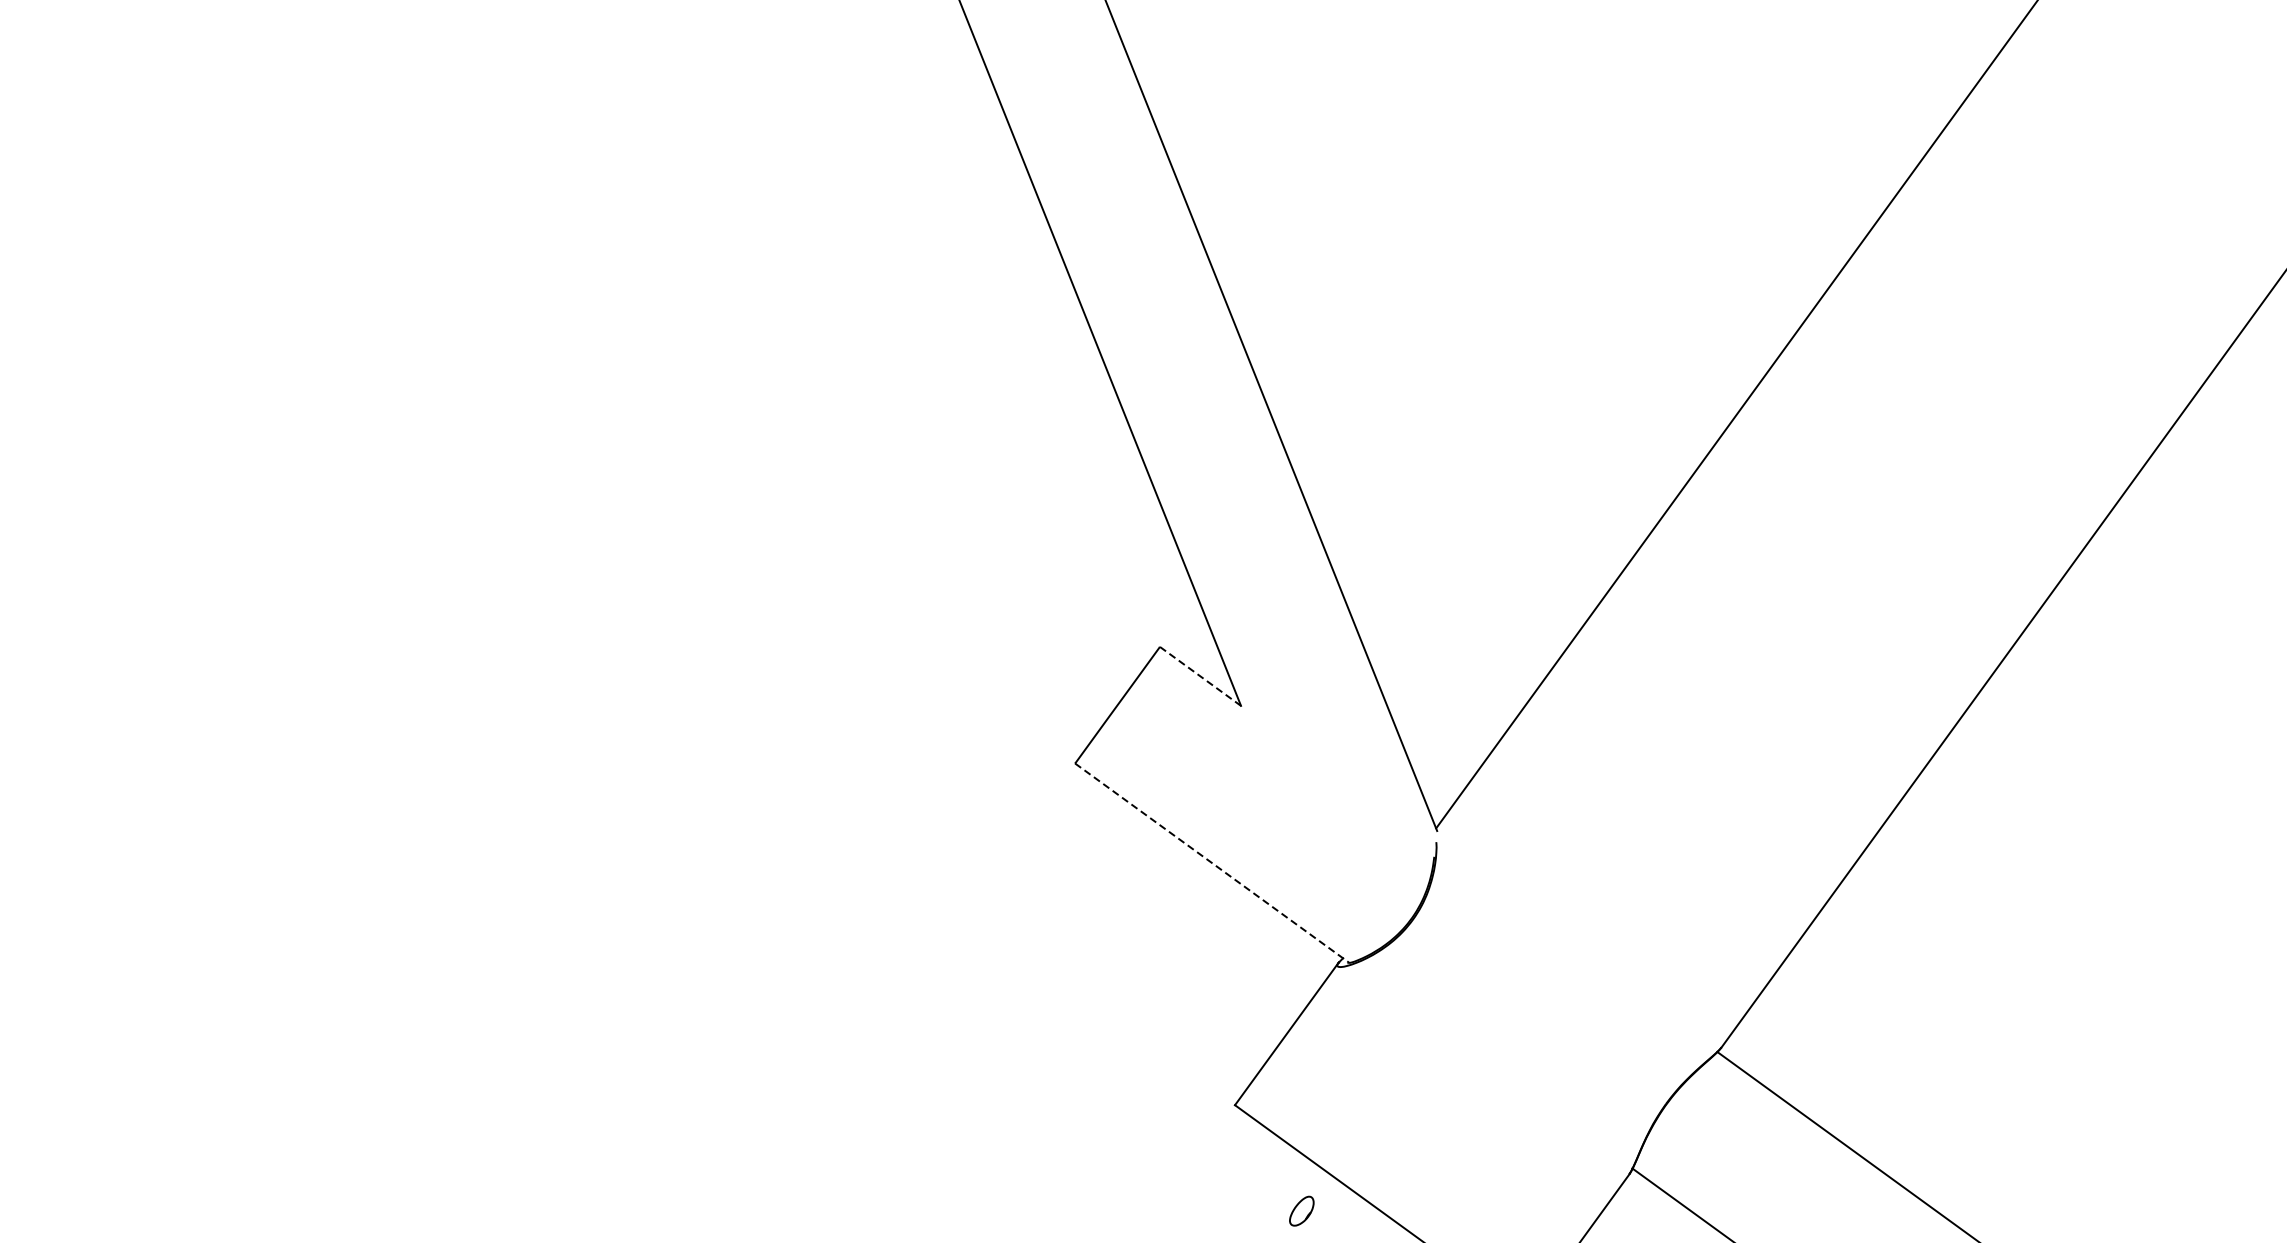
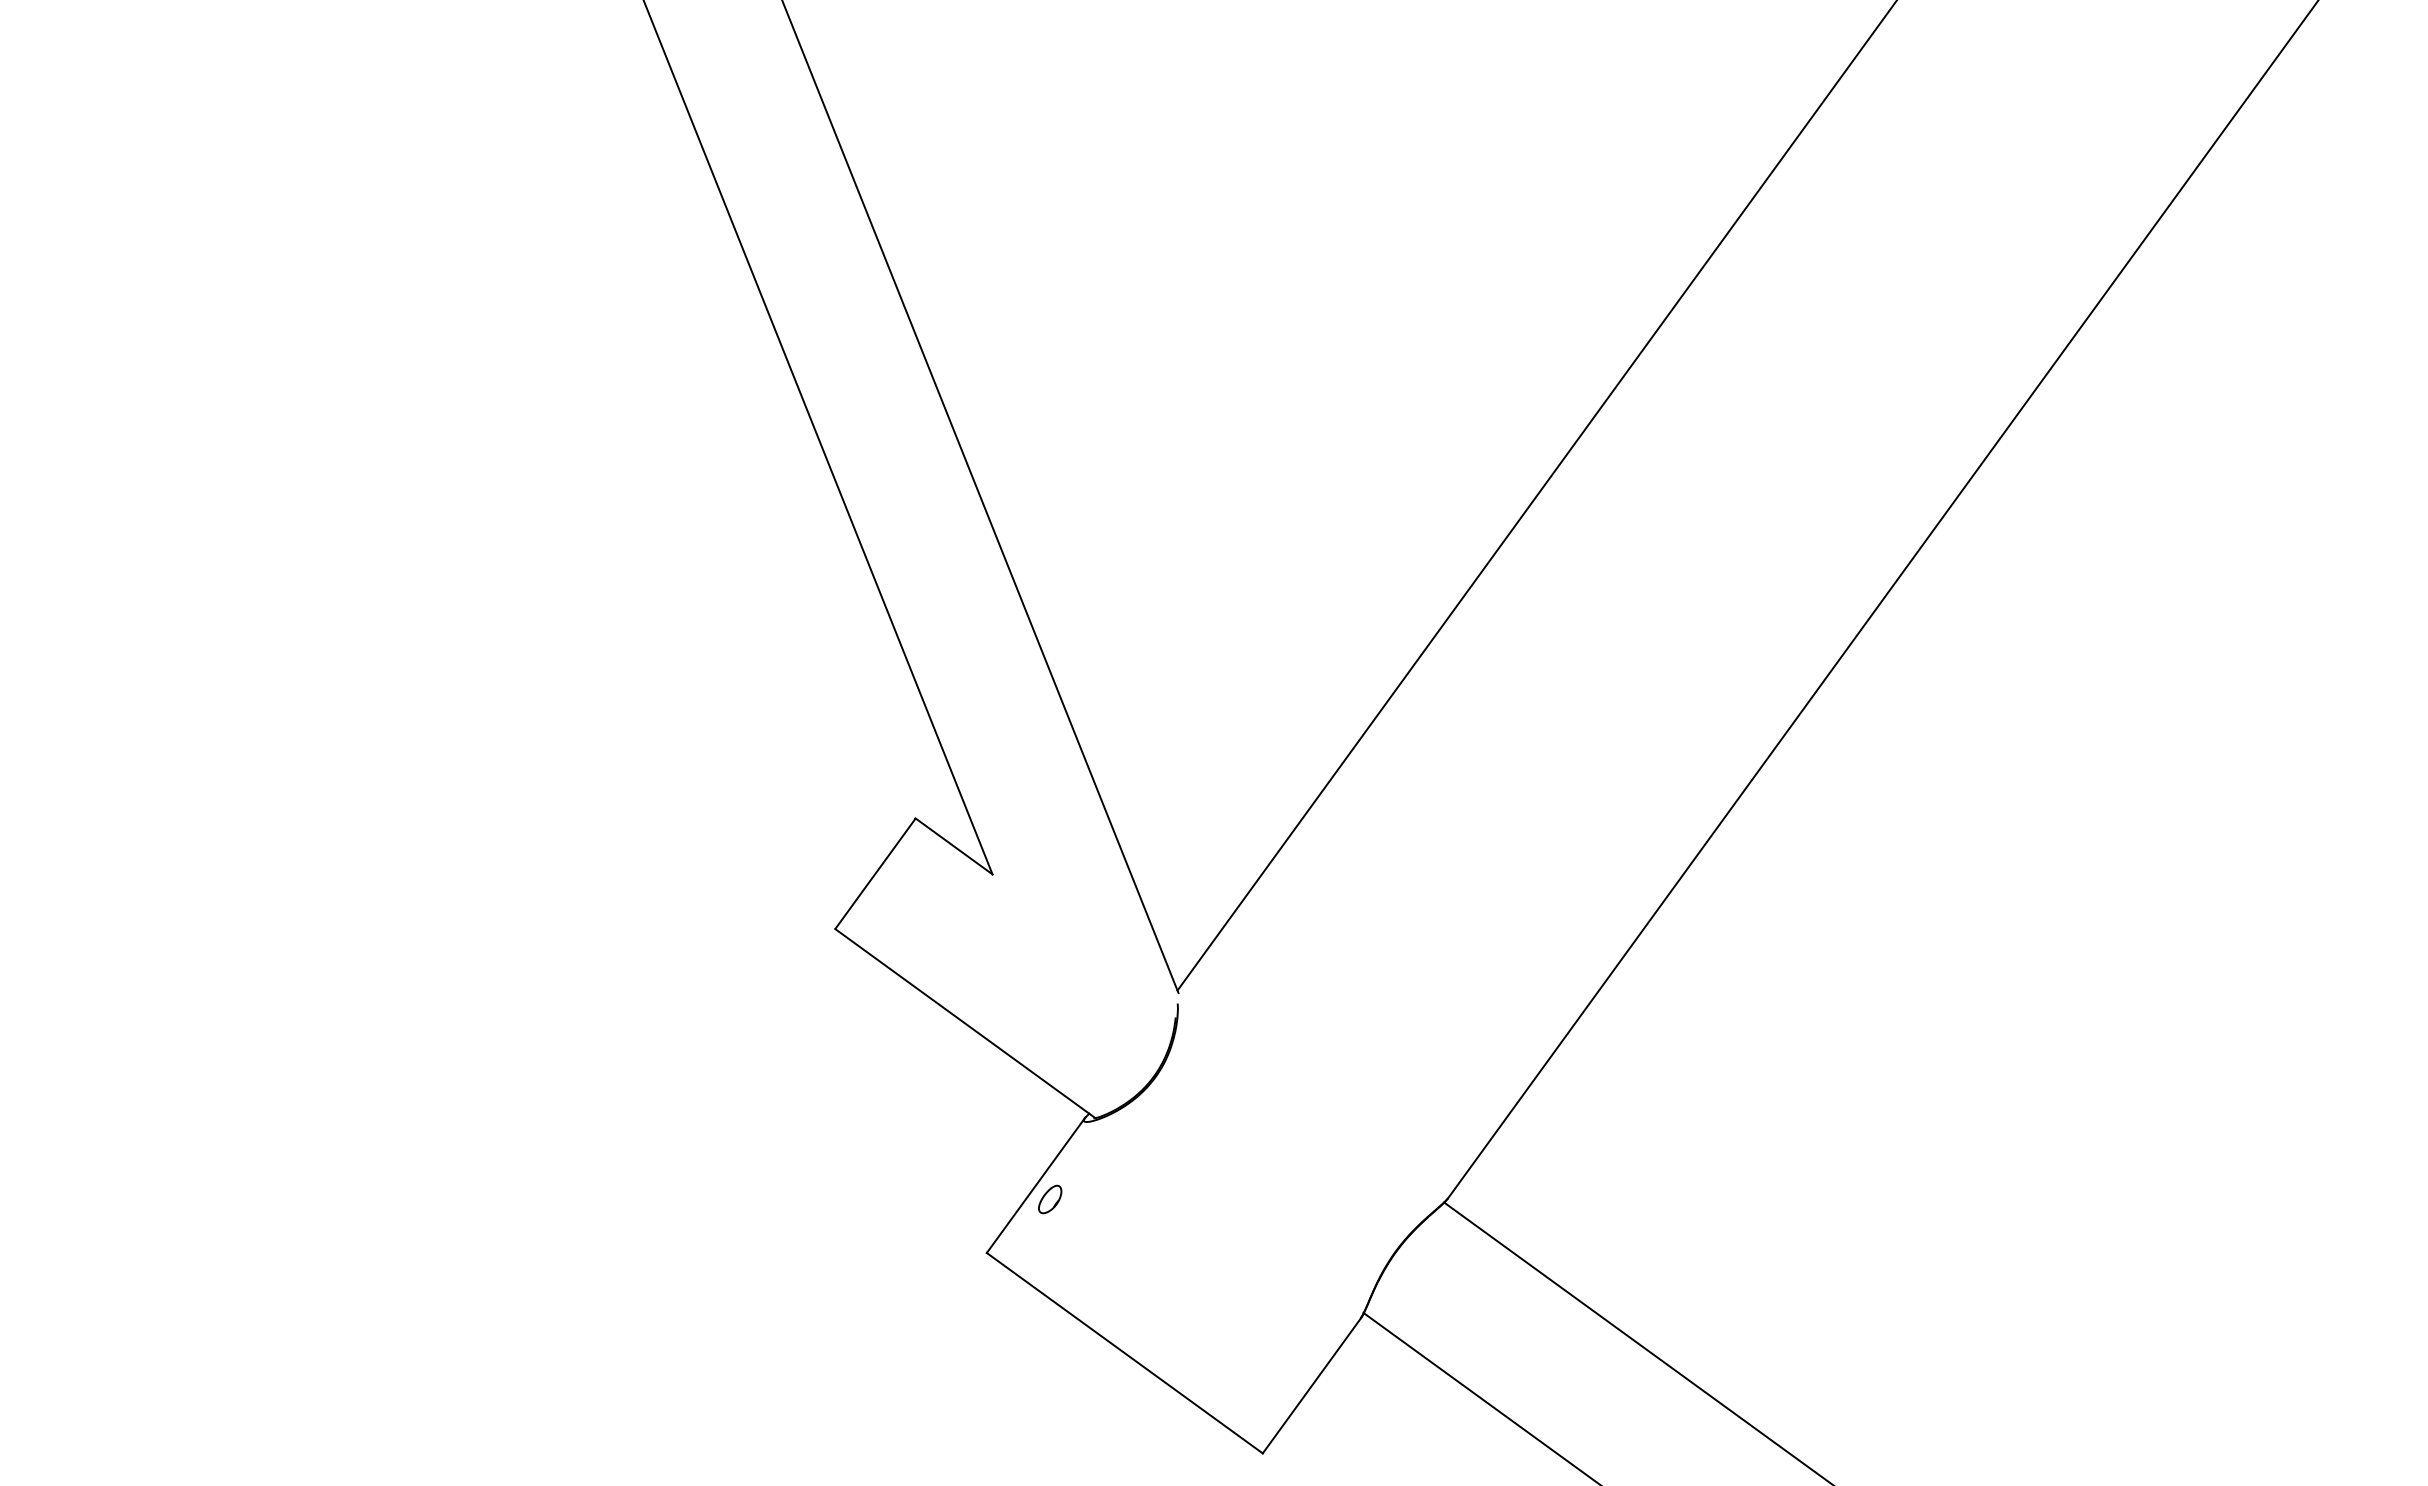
line: (1200, 676) -> (954, 846), dashed -> solid
line: (1212, 863) -> (965, 1023), dashed -> solid
part: (1302, 1211) -> (1050, 1199), moved

